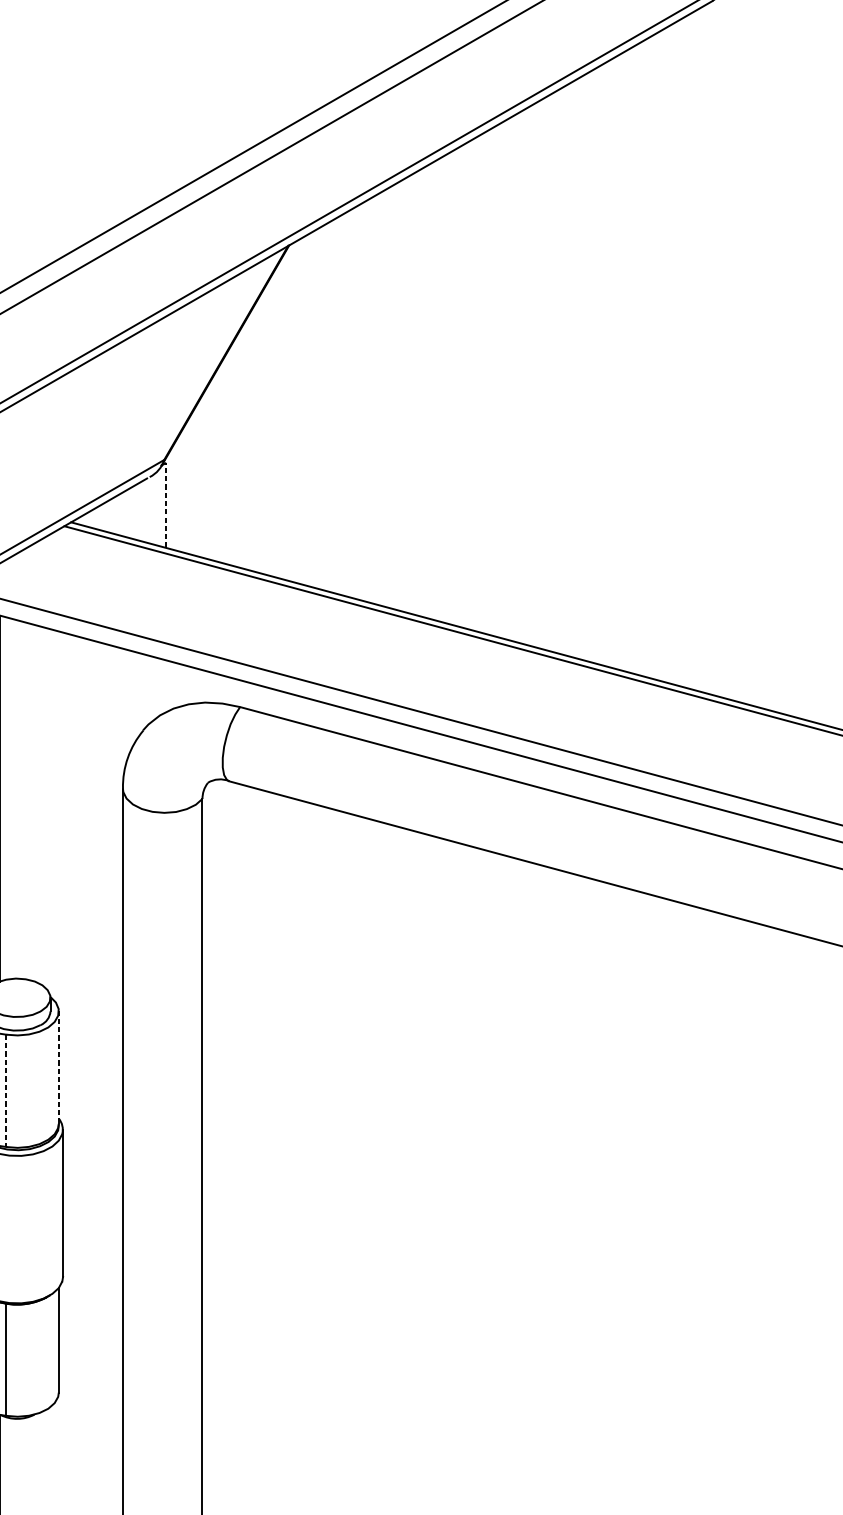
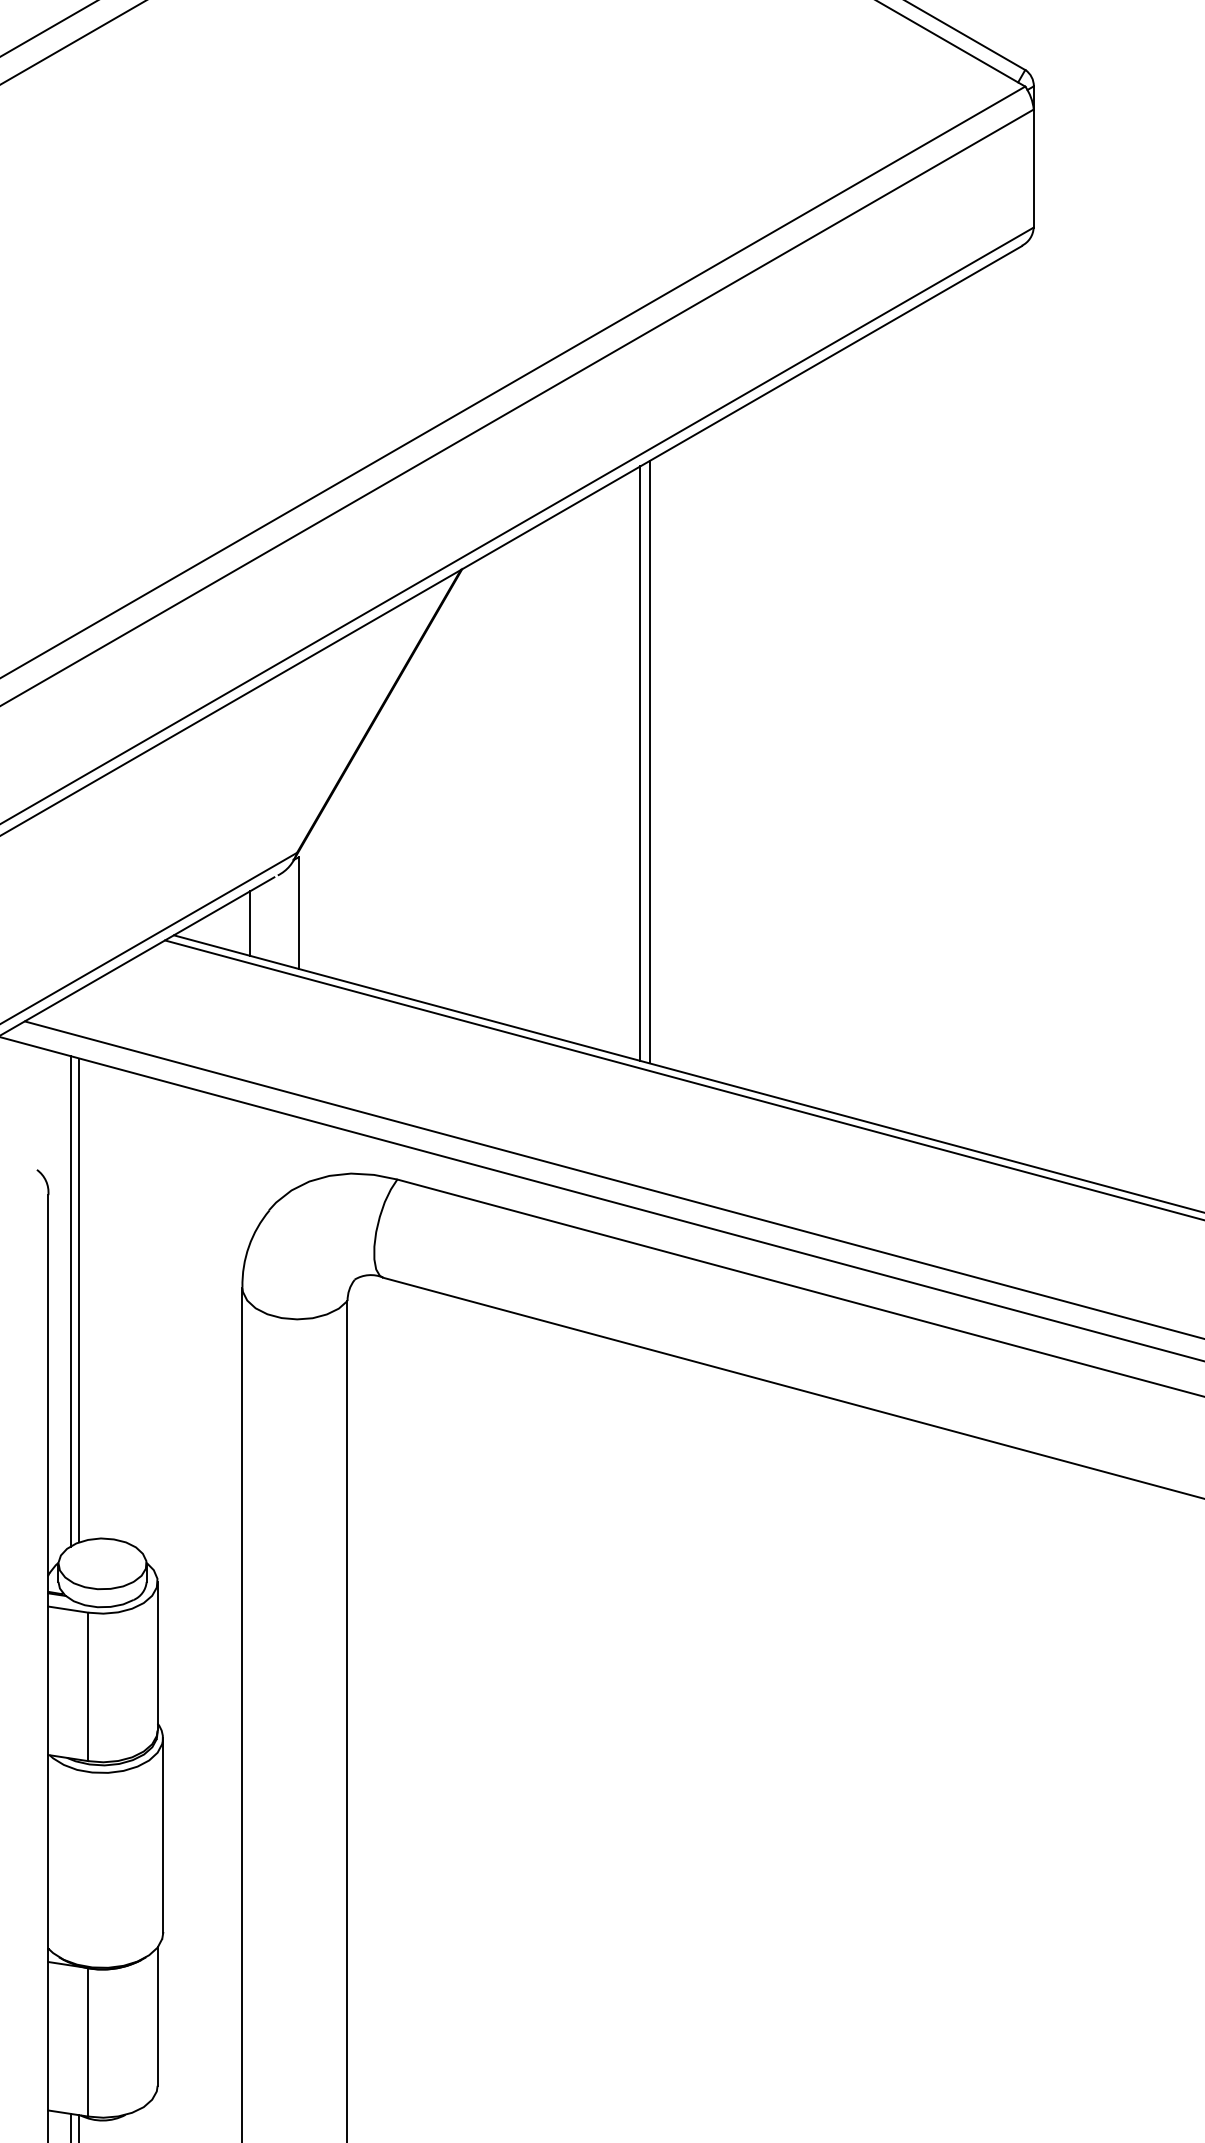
line: (430, 390) -> (649, 761), added
line: (423, 392) -> (639, 763), added
line: (165, 505) -> (298, 913), dashed -> solid
line: (129, 513) -> (250, 923), added
line: (58, 1067) -> (157, 1655), dashed -> solid
line: (6, 1091) -> (88, 1687), dashed -> solid

